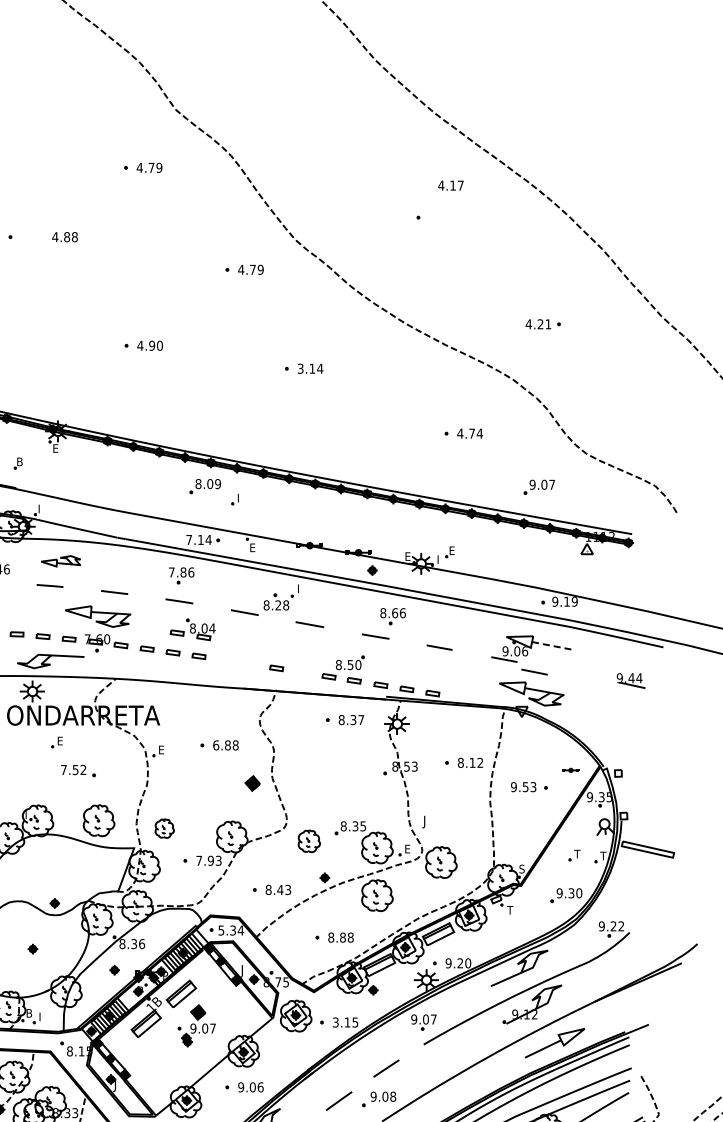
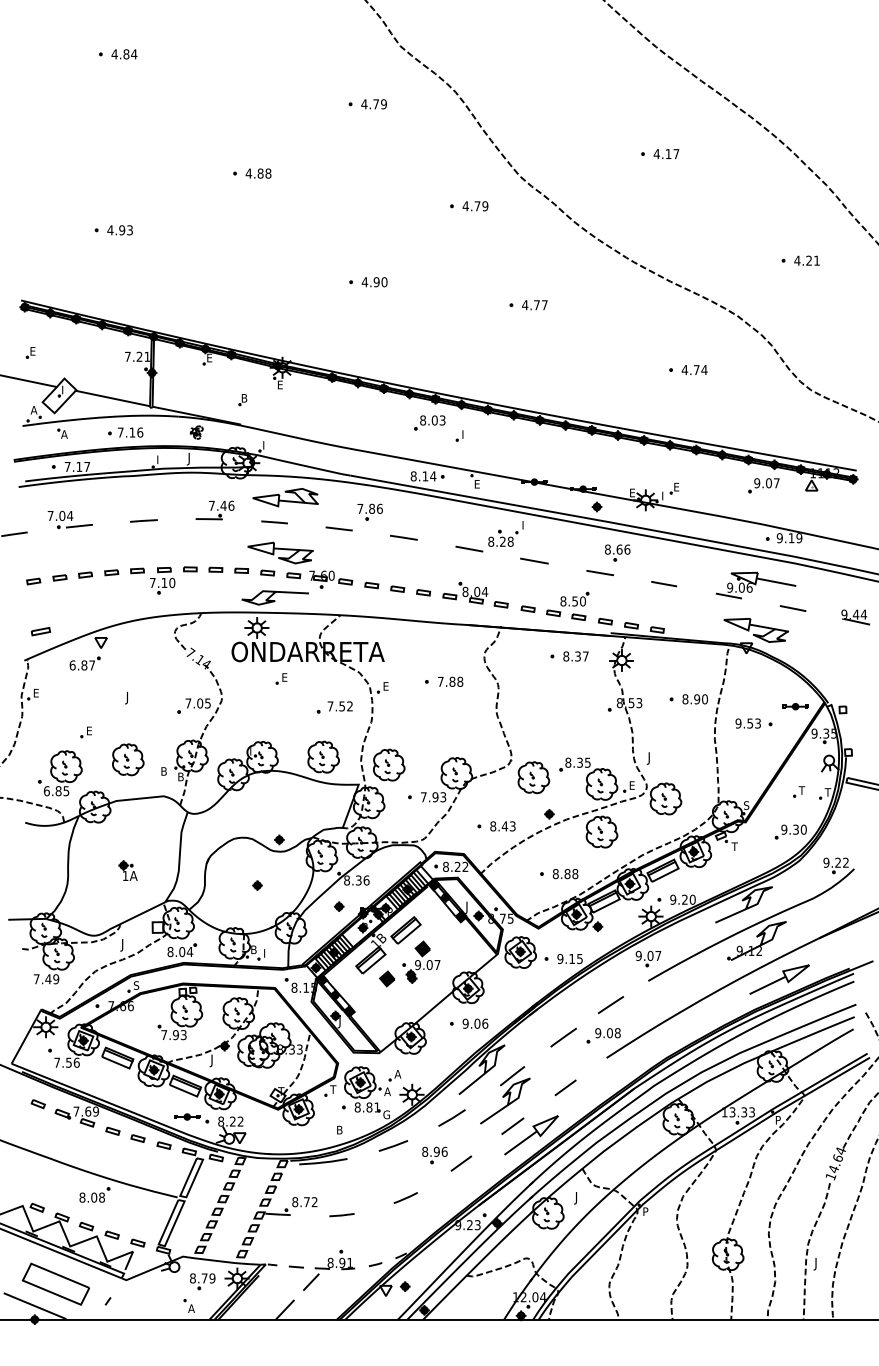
text: (450, 185) -> (666, 153), moved
text: (64, 237) -> (258, 173), moved
text: (537, 324) -> (806, 260), moved
text: (309, 369) -> (534, 305), 3.14 -> 4.77
text: (217, 484) -> (442, 420), 8.09 -> 8.03
part: (538, 487) -> (763, 485), moved
text: (188, 540) -> (413, 476), 7.14 -> 8.14
part: (60, 561) -> (285, 497), size x1.67
part: (180, 575) -> (369, 511), moved
part: (97, 616) -> (280, 552), moved
part: (192, 629) -> (465, 592), moved
line: (551, 646) -> (776, 582), dashed -> solid
part: (302, 672) -> (527, 608), added
line: (533, 672) -> (792, 608), moved
text: (215, 745) -> (440, 681), 6.88 -> 7.88
text: (476, 763) -> (701, 699), 8.12 -> 8.90
text: (72, 770) -> (339, 706), moved
part: (570, 770) -> (795, 706), size x1.67
part: (252, 783) -> (387, 978), moved
part: (164, 828) -> (389, 764), size x1.67
part: (308, 841) -> (533, 777), size x1.43
text: (230, 930) -> (455, 866), 5.34 -> 8.22
text: (335, 1022) -> (560, 958), 3.15 -> 9.15

